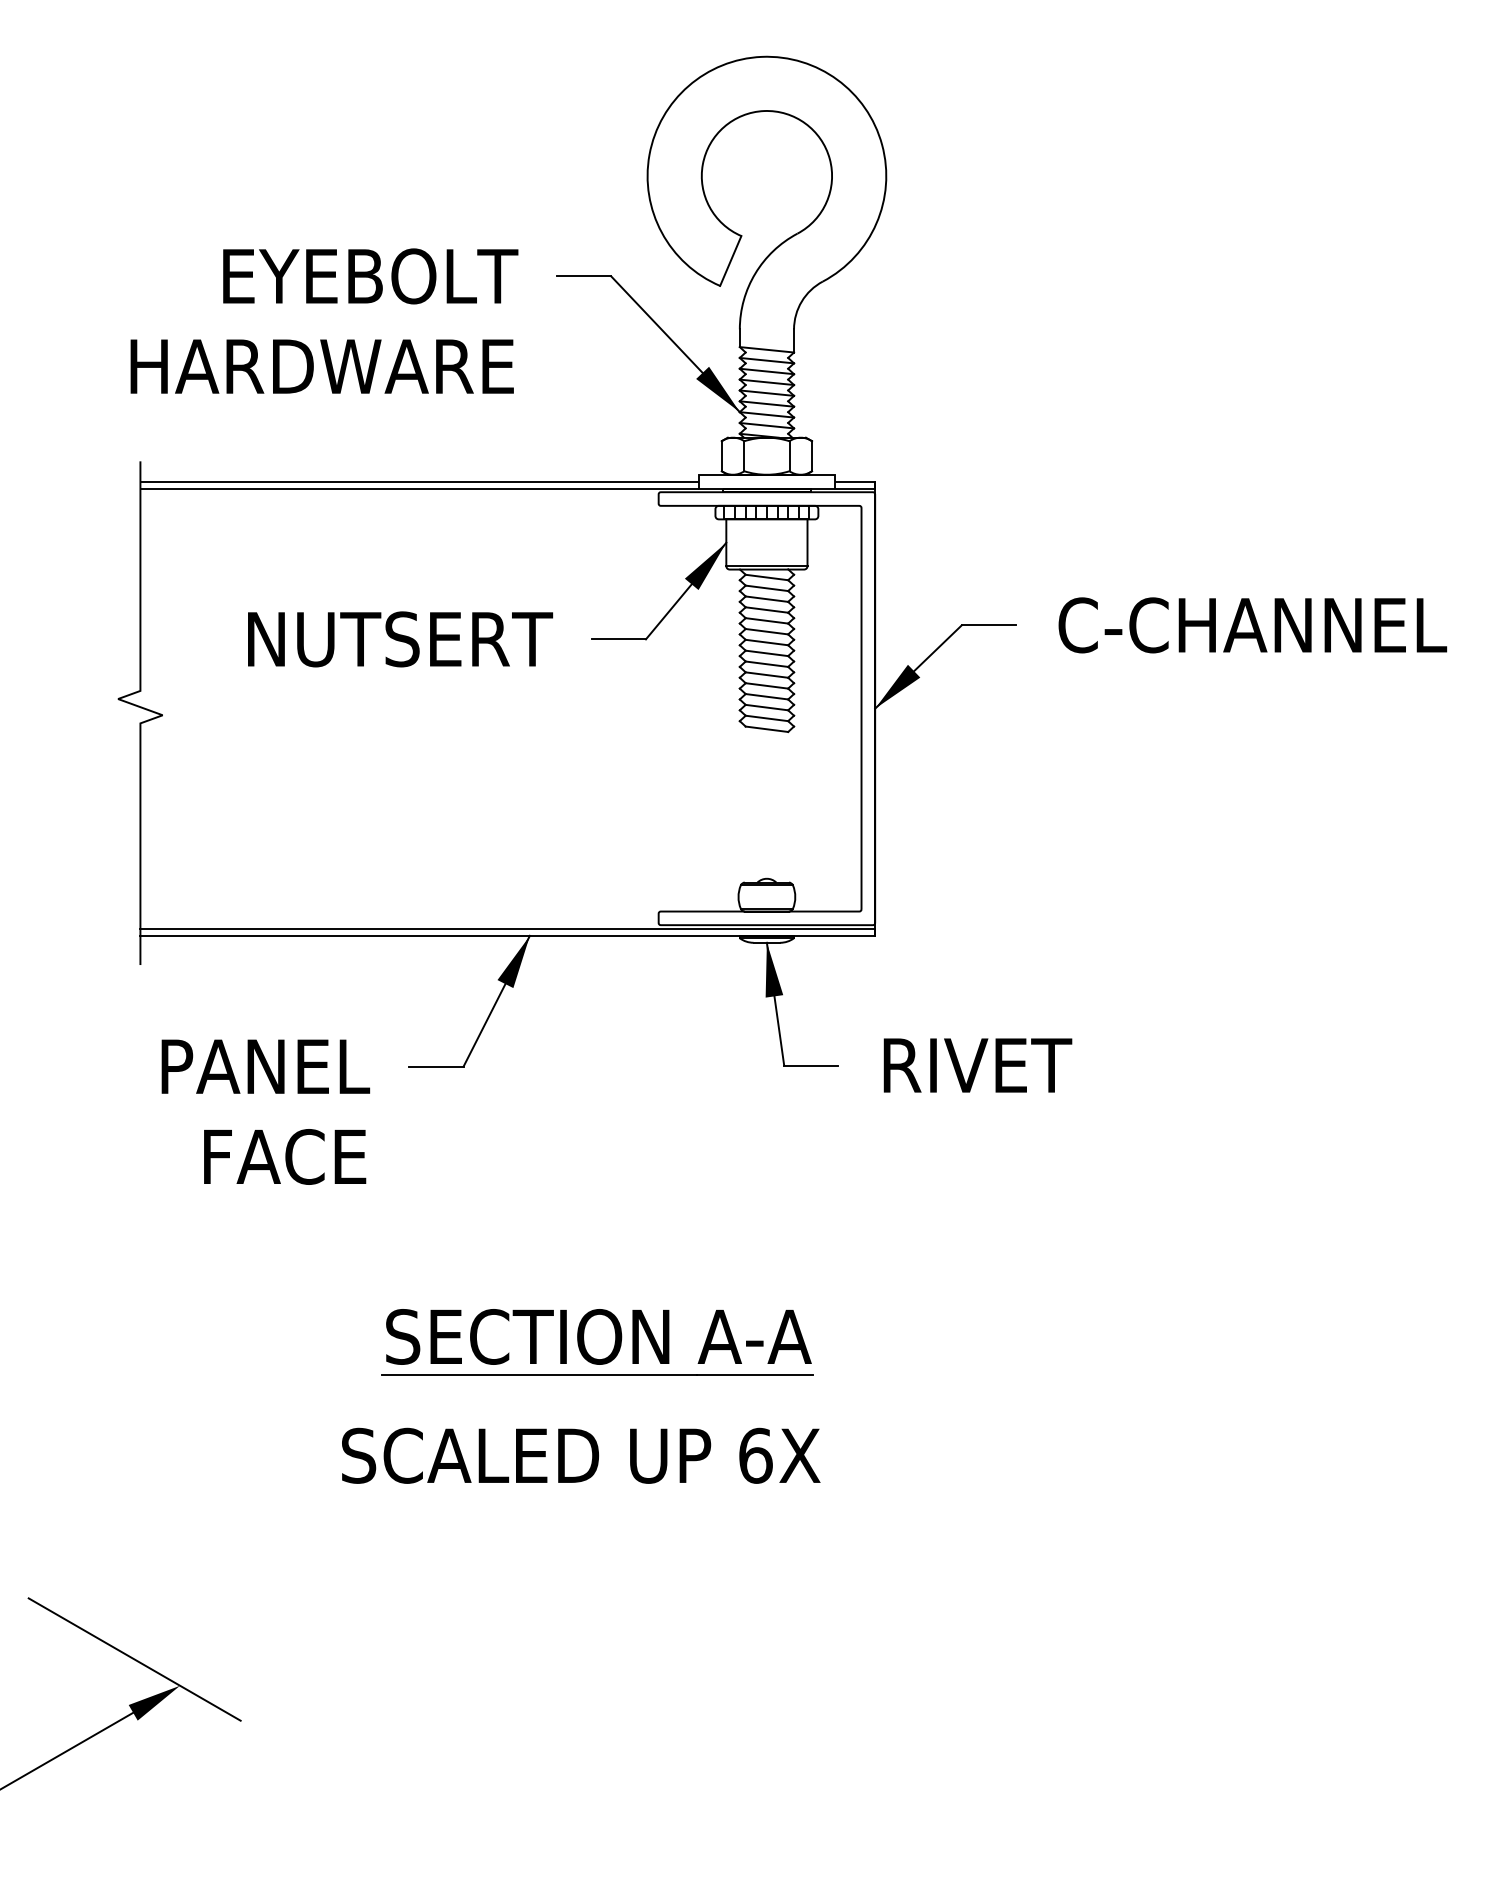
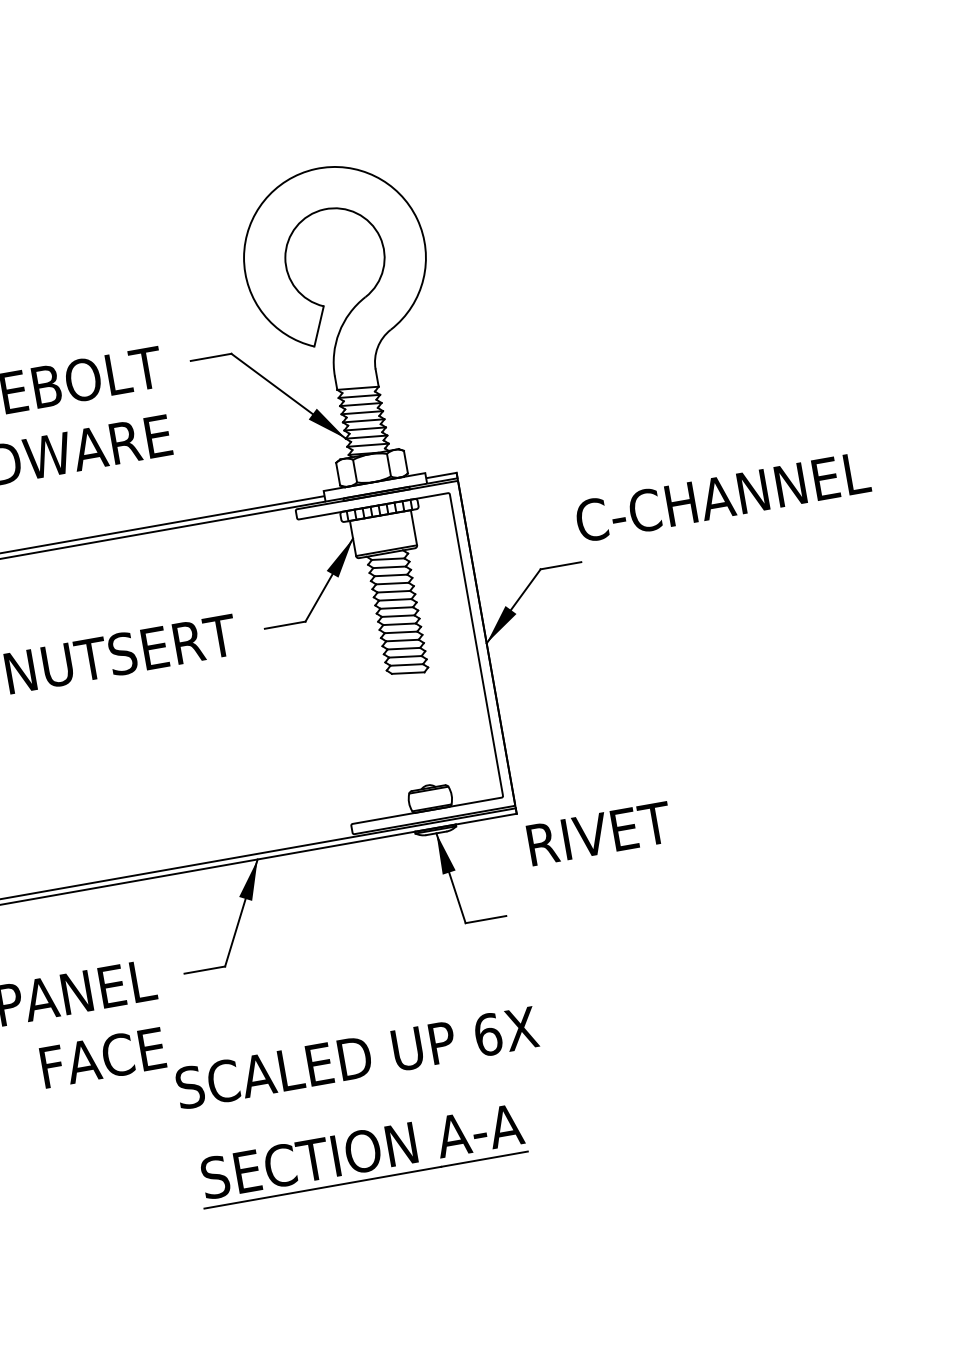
text: (1252, 625) -> (722, 497), moved
text: (977, 1065) -> (599, 833), moved
text: (581, 1455) -> (357, 1057), moved

